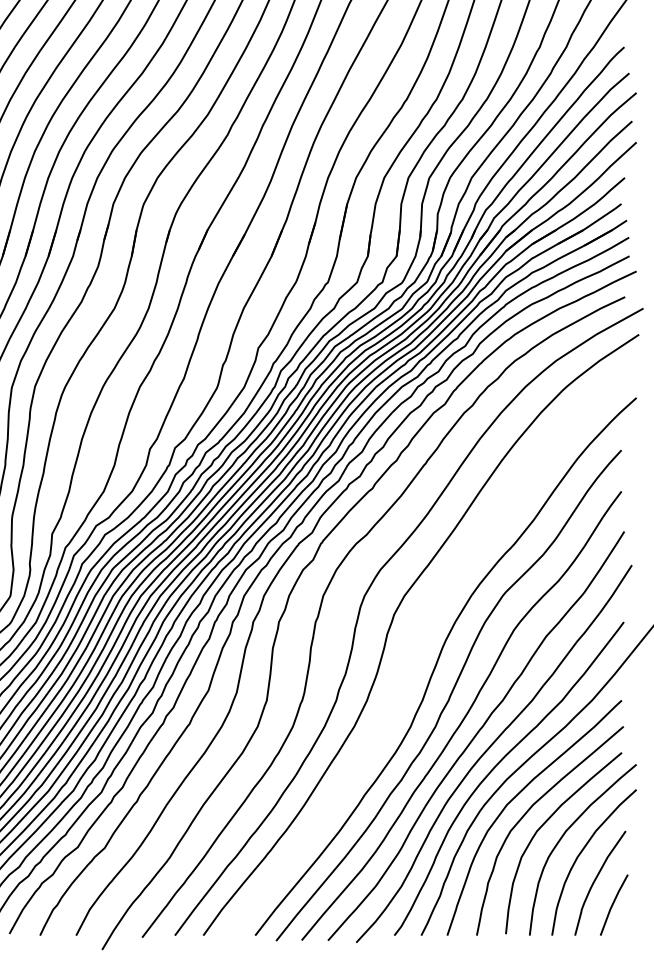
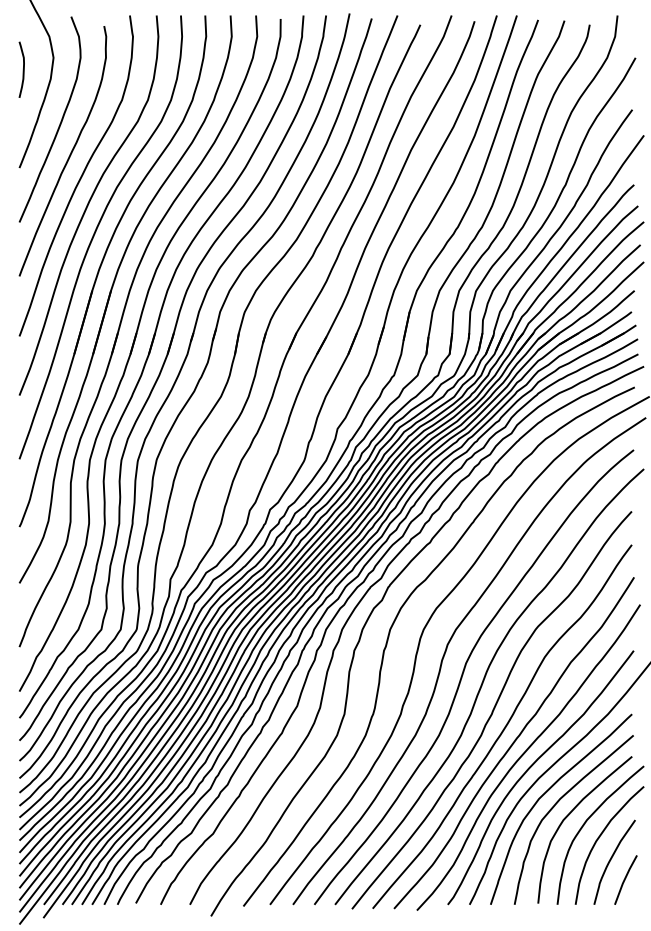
curve: (414, 648) -> (464, 672), added

